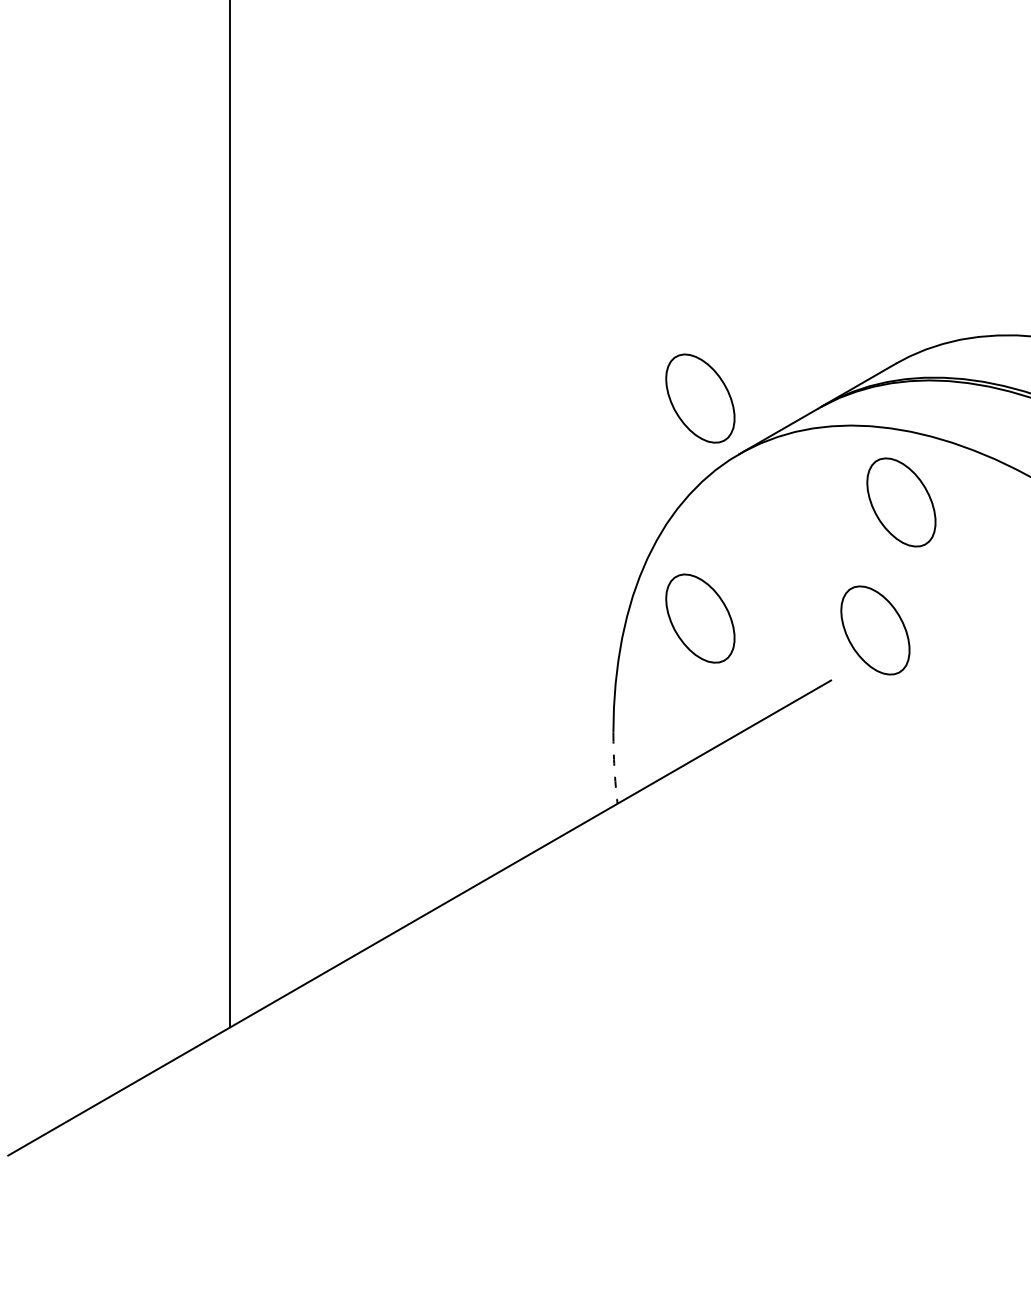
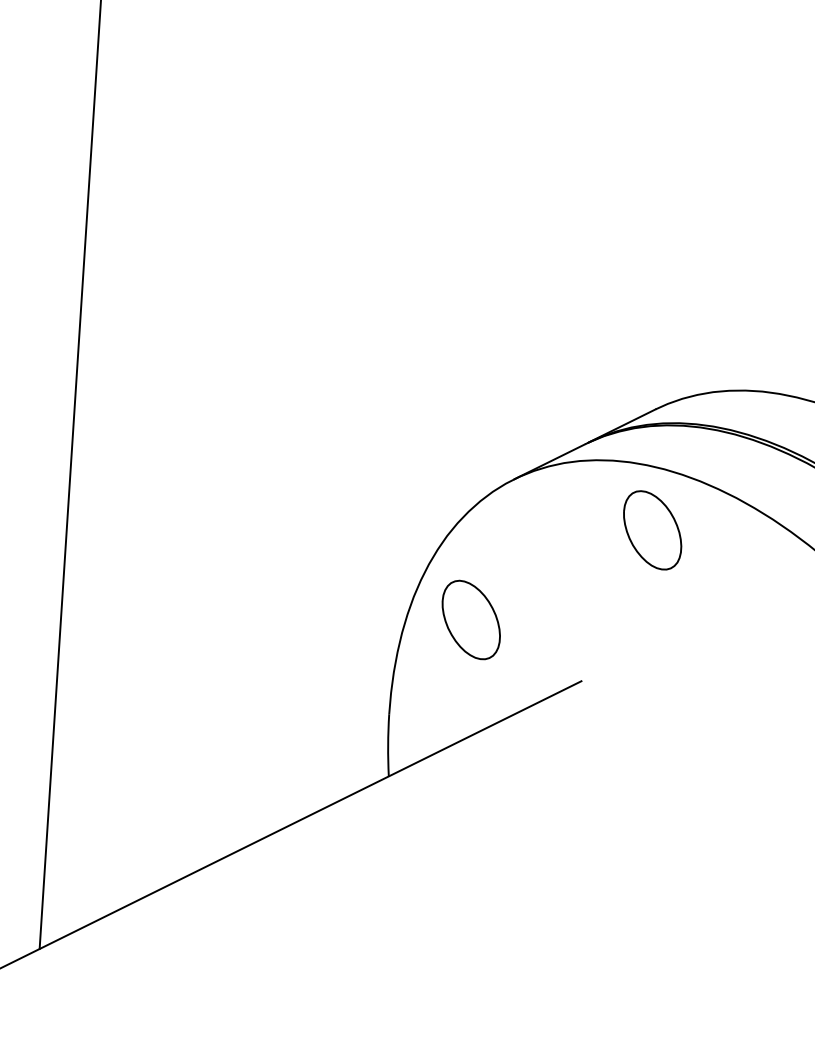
part: (700, 398) -> (483, 428), removed
part: (875, 630) -> (622, 640), removed
arc: (614, 768) -> (388, 745), dashed -> solid

